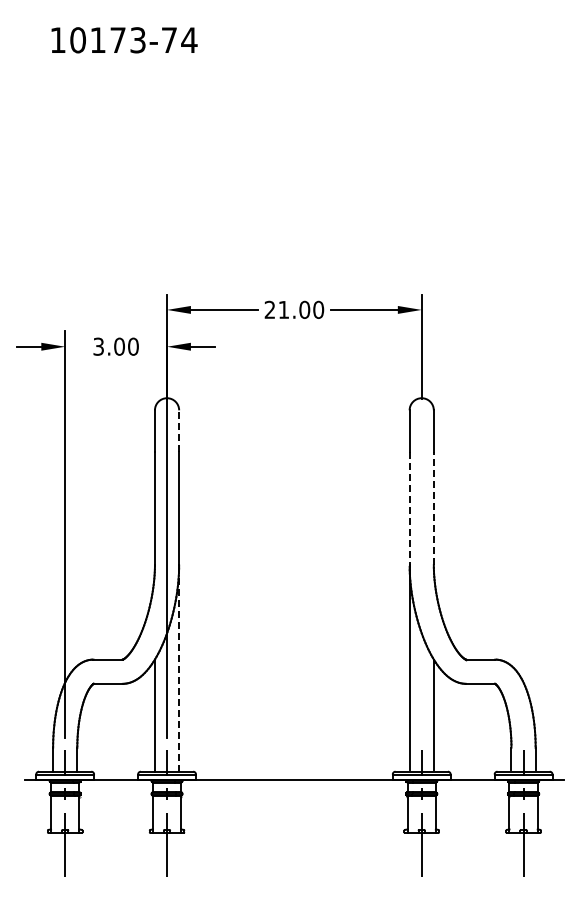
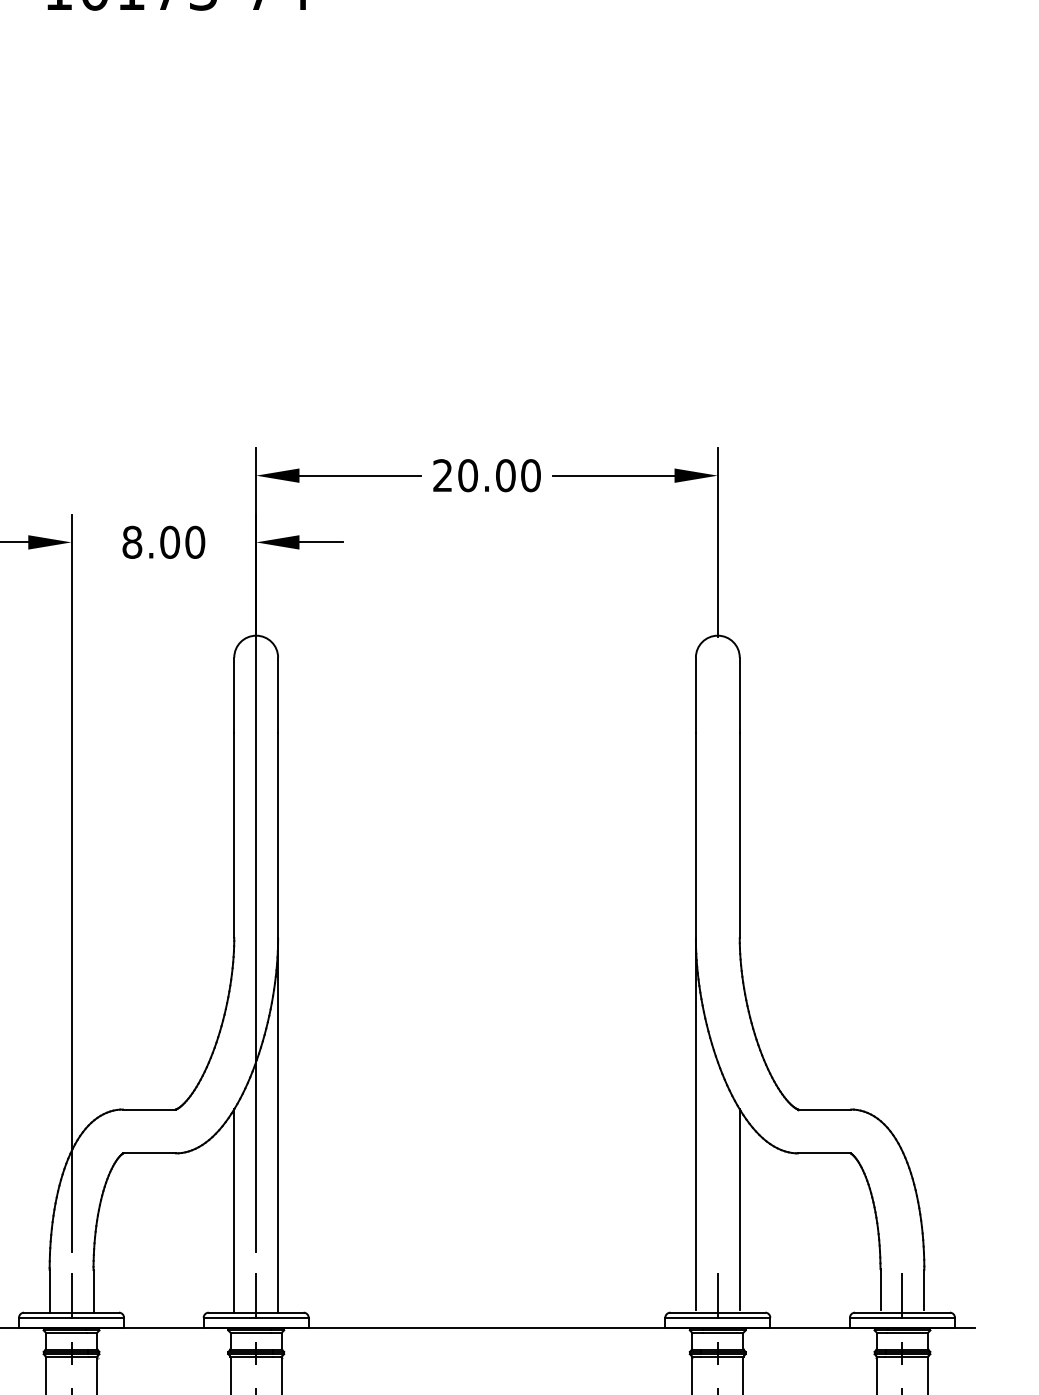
text: (283, 309) -> (467, 474), 21.00 -> 20.00
text: (98, 346) -> (131, 541), 3.00 -> 8.00
line: (179, 431) -> (278, 696), dashed -> solid
line: (433, 508) -> (739, 835), dashed -> solid
line: (409, 509) -> (695, 837), dashed -> solid
line: (179, 667) -> (278, 1123), dashed -> solid

